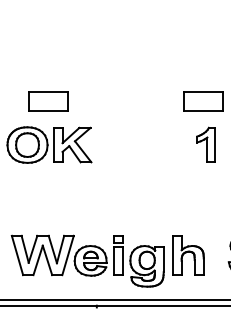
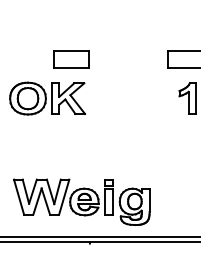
part: (48, 101) -> (71, 59), moved
part: (188, 255) -> (171, 197), removed

